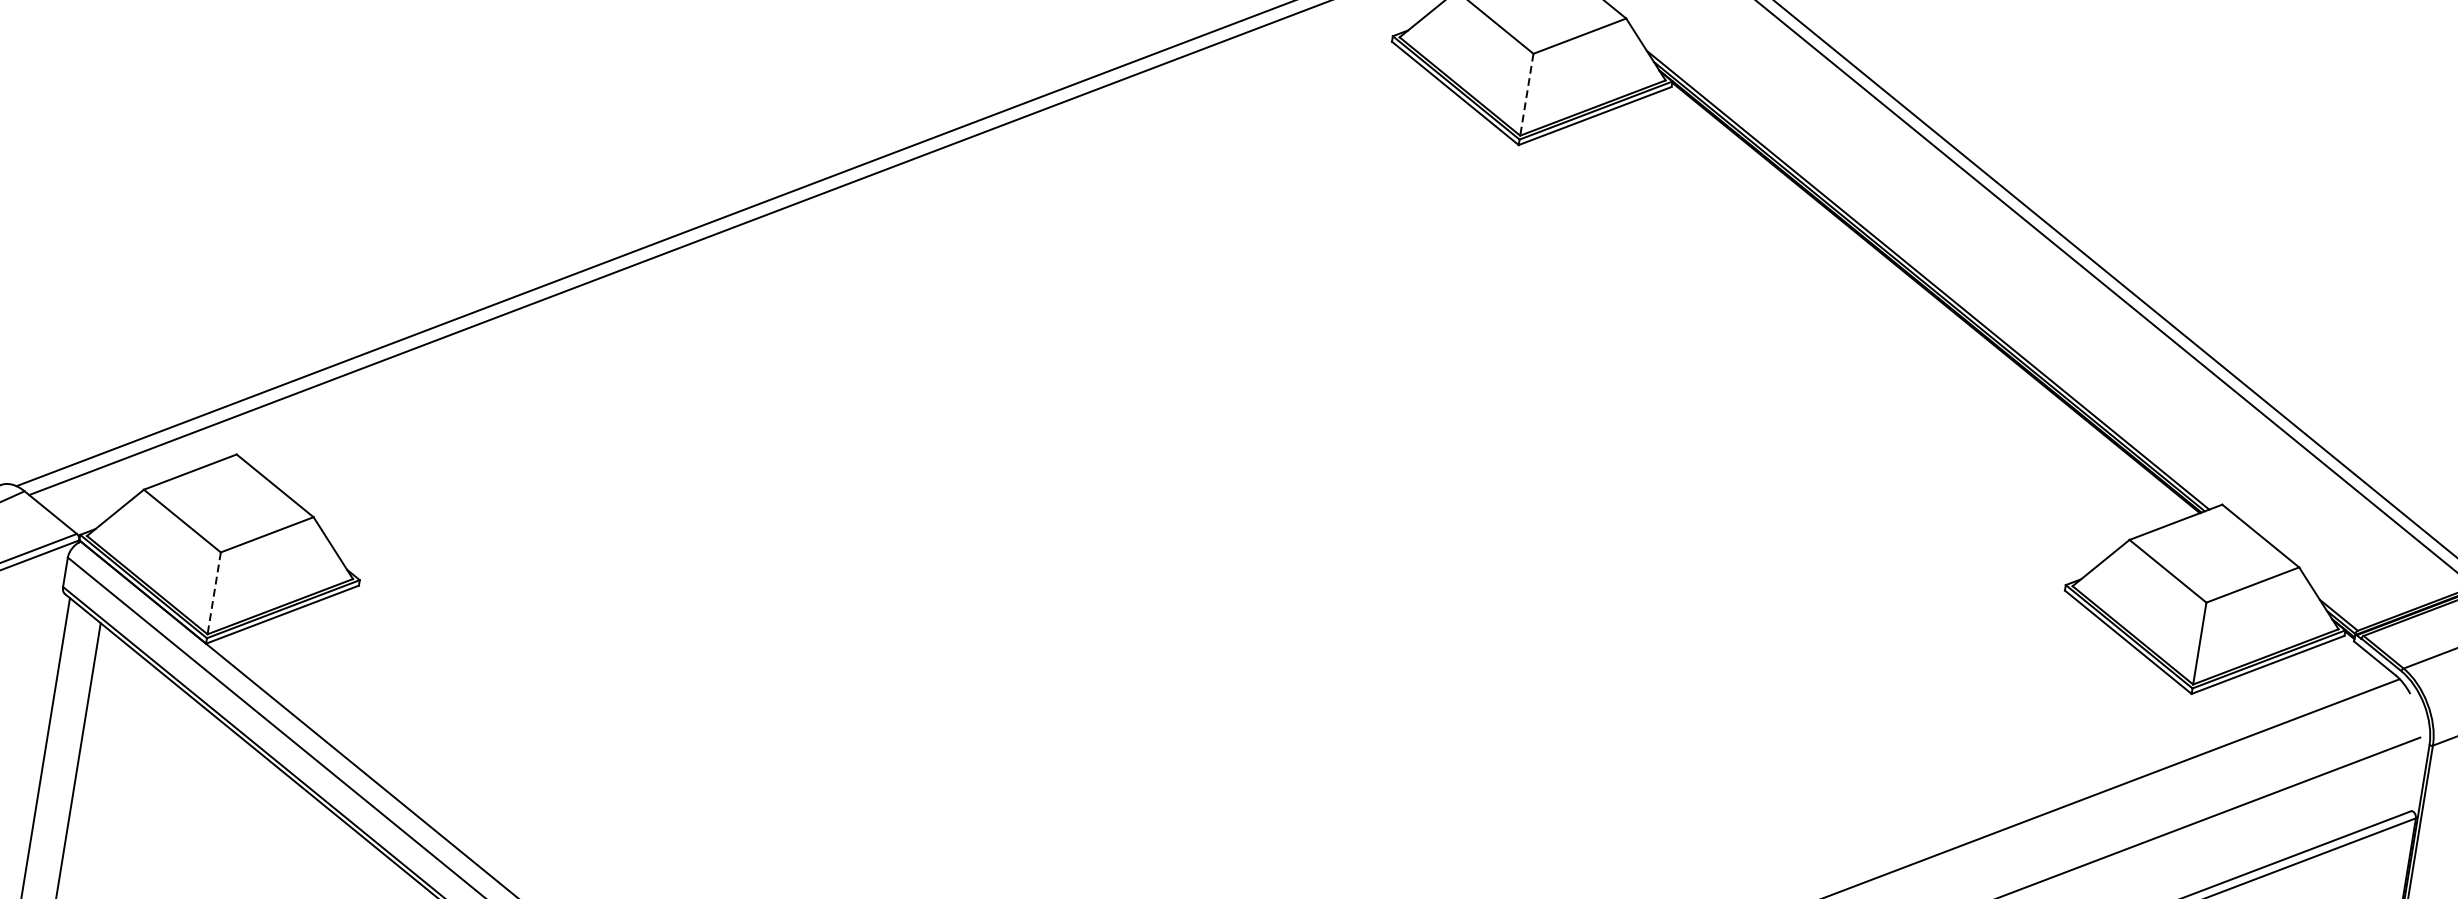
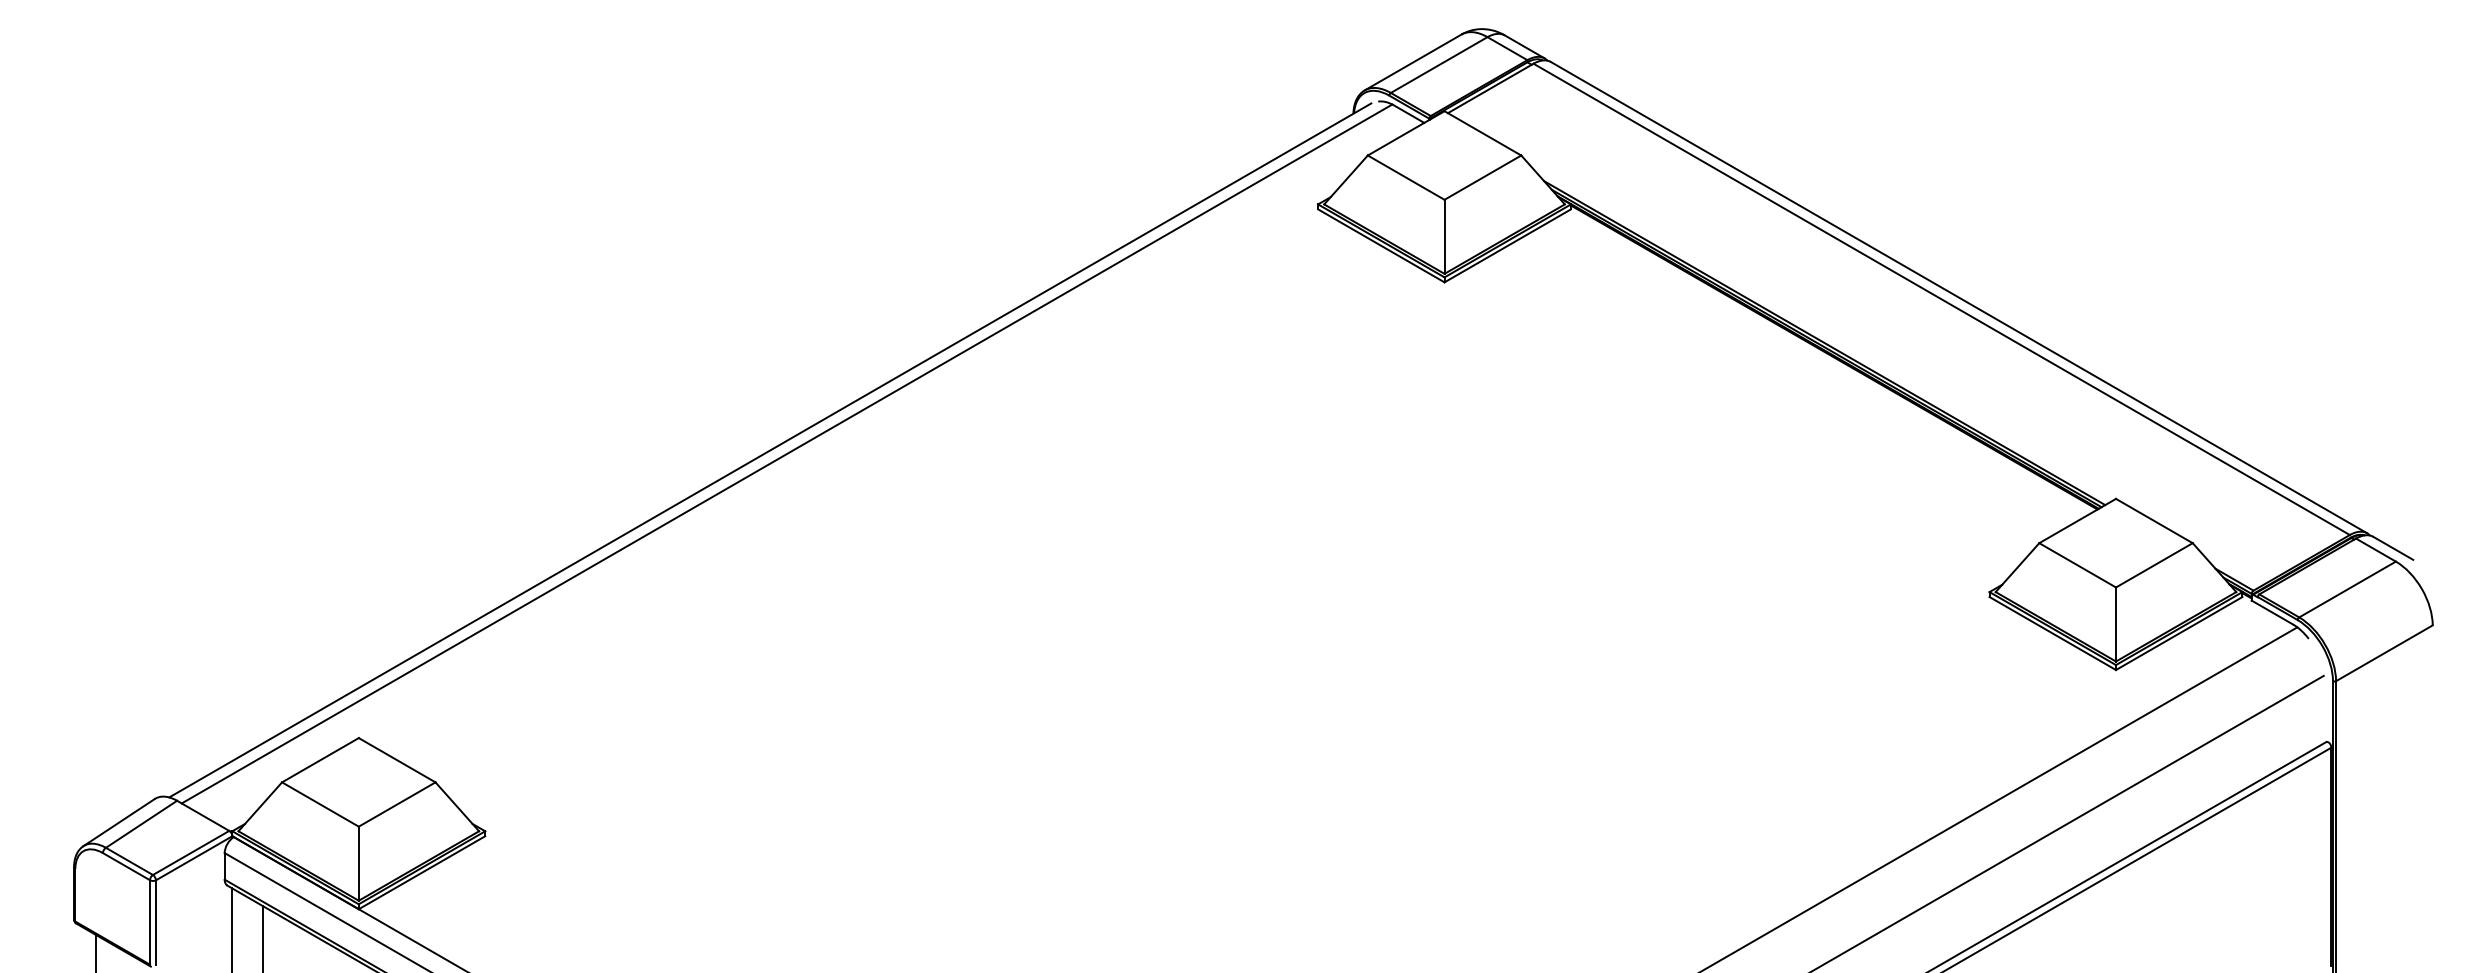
line: (1526, 95) -> (1444, 237), dashed -> solid
line: (213, 594) -> (358, 864), dashed -> solid

